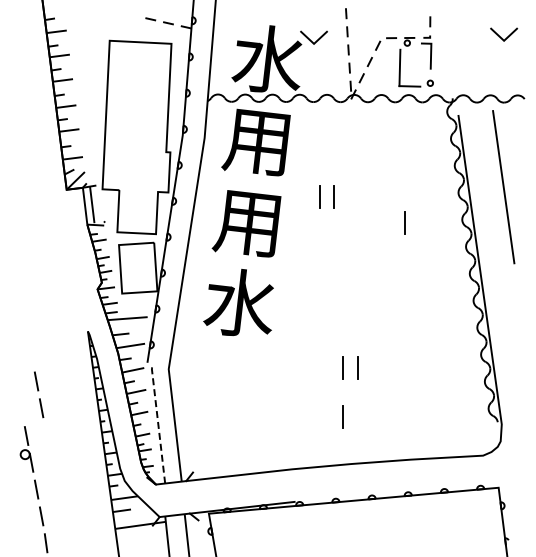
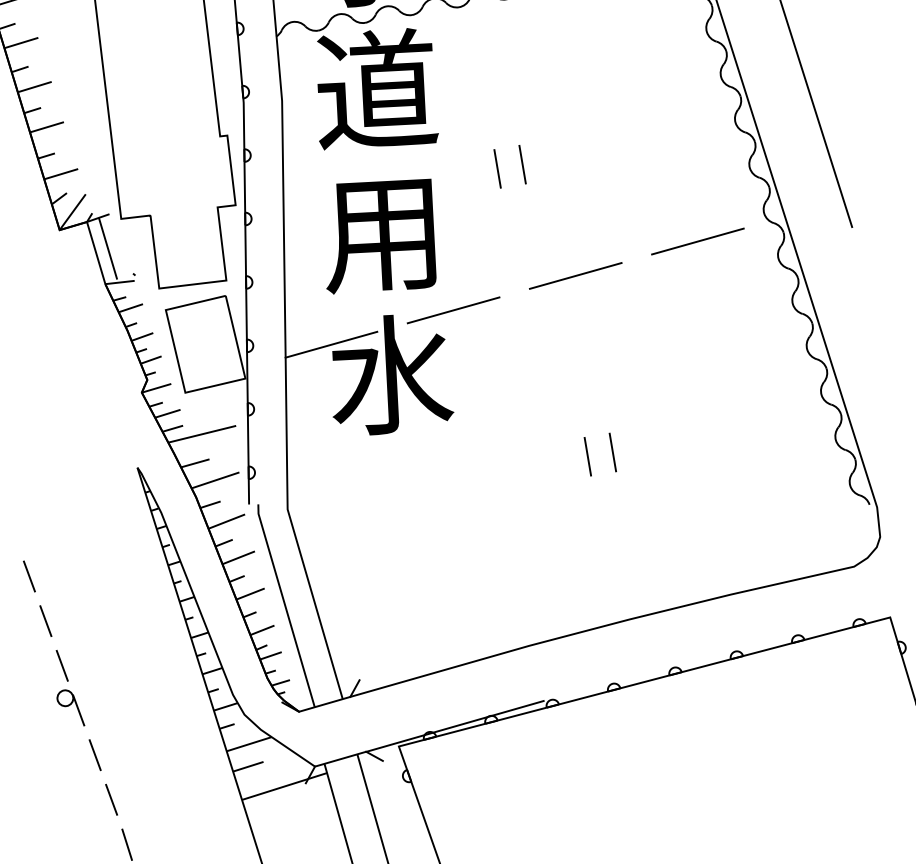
text: (257, 140) -> (373, 89), 用 -> 道
line: (404, 222) -> (650, 188), removed
line: (425, 257) -> (697, 242), added
line: (353, 264) -> (575, 275), added
line: (281, 272) -> (453, 310), added
line: (209, 280) -> (331, 344), added
line: (38, 391) -> (35, 593), moved
line: (342, 416) -> (600, 540), removed
line: (158, 422) -> (285, 604), dashed -> solid

